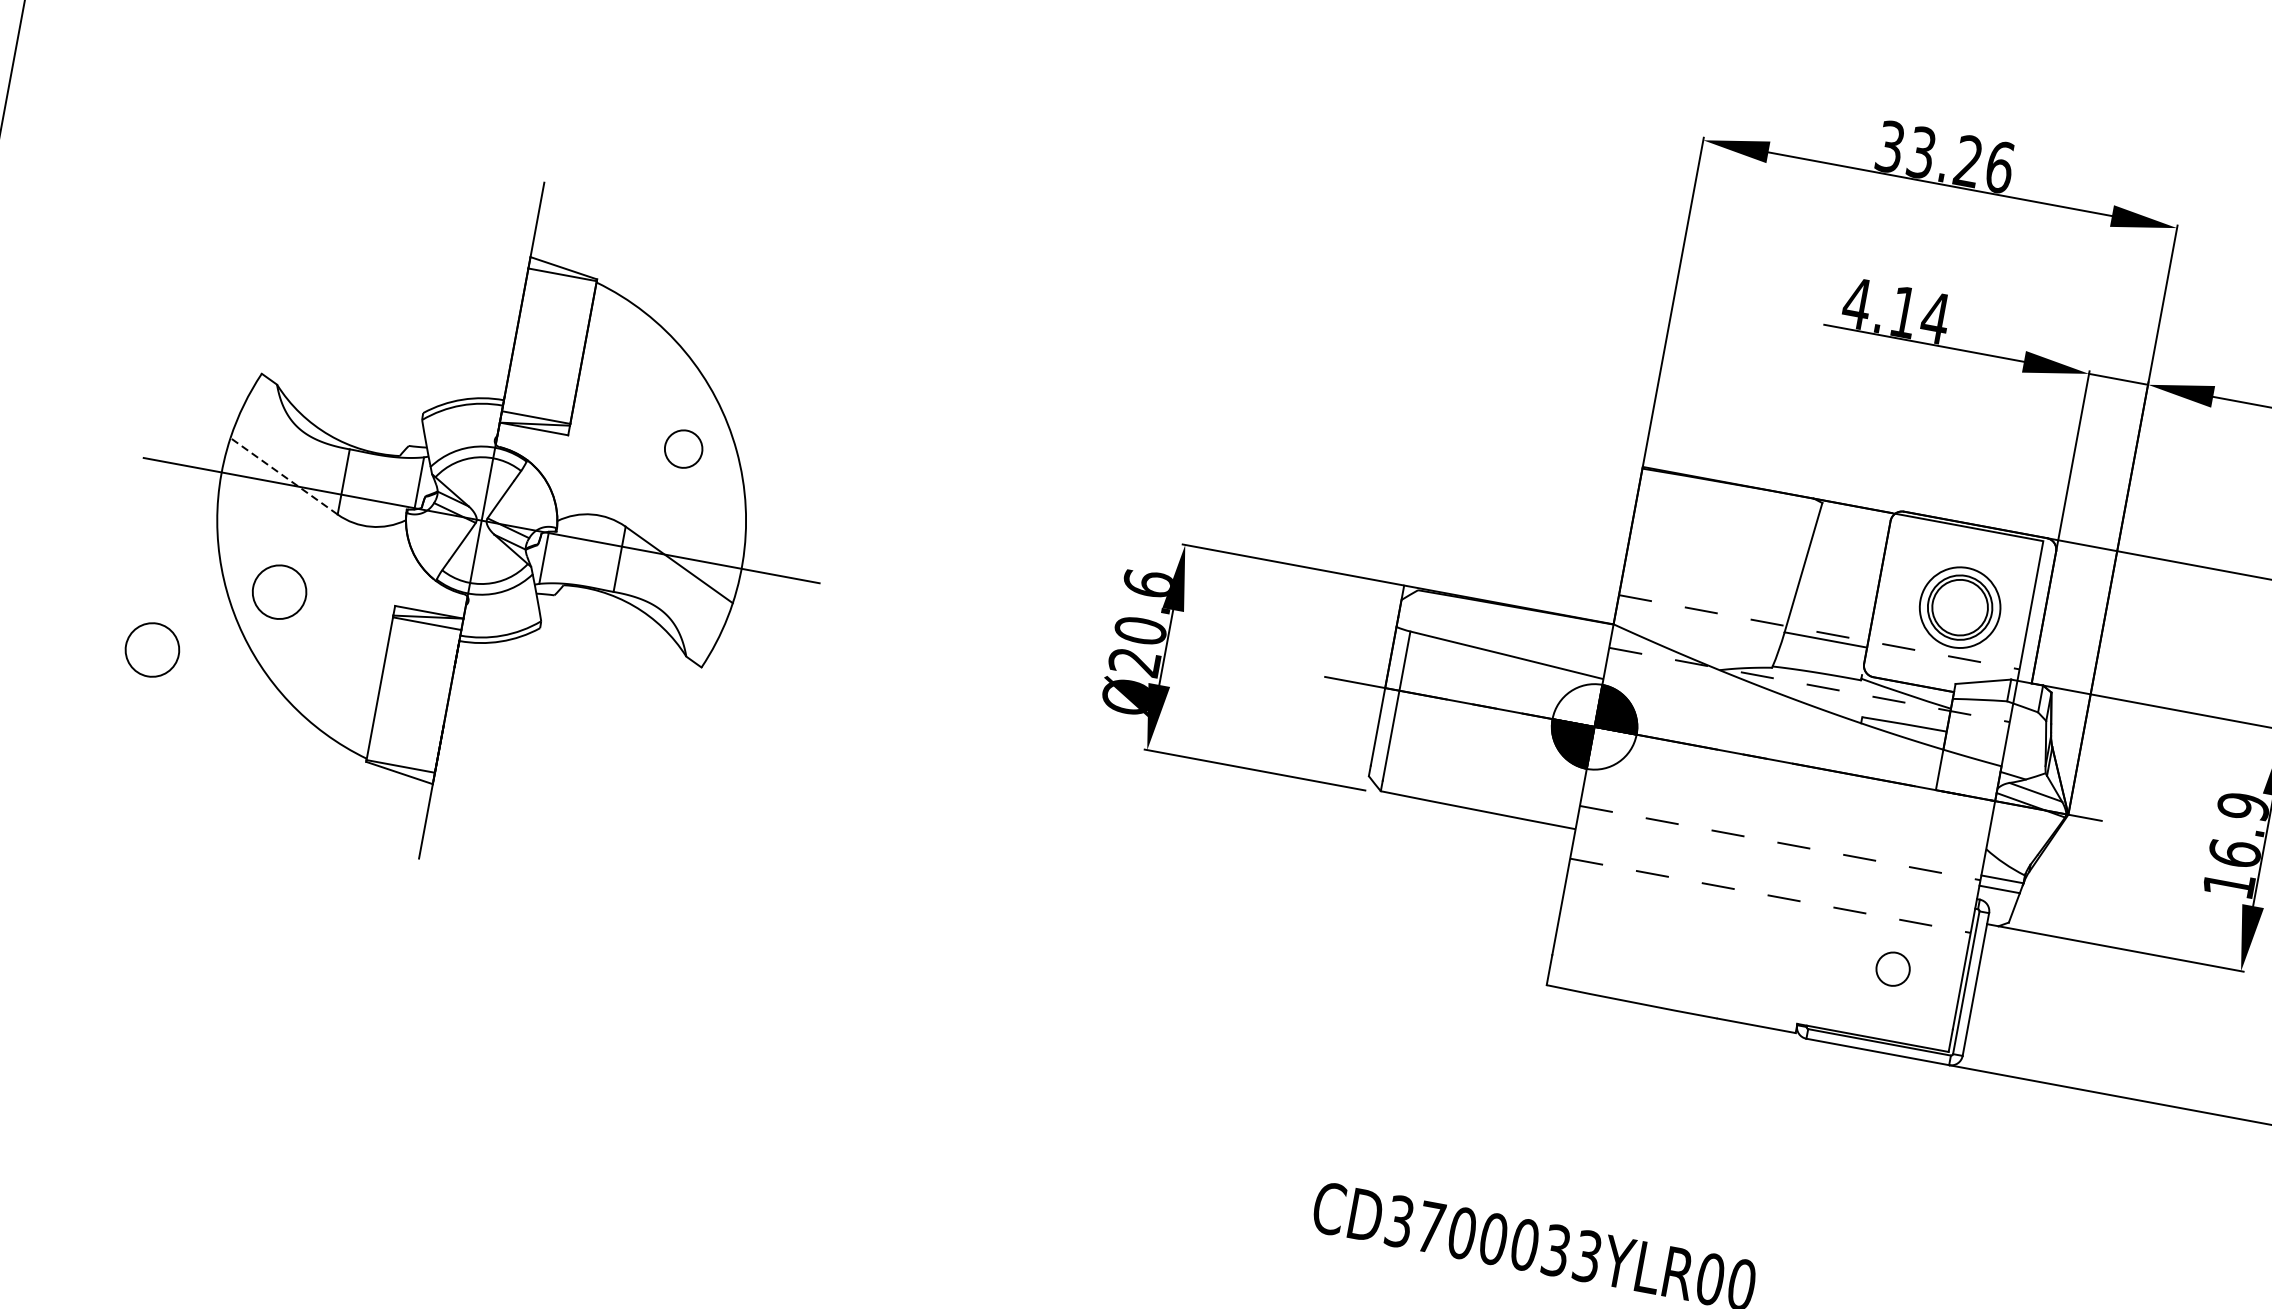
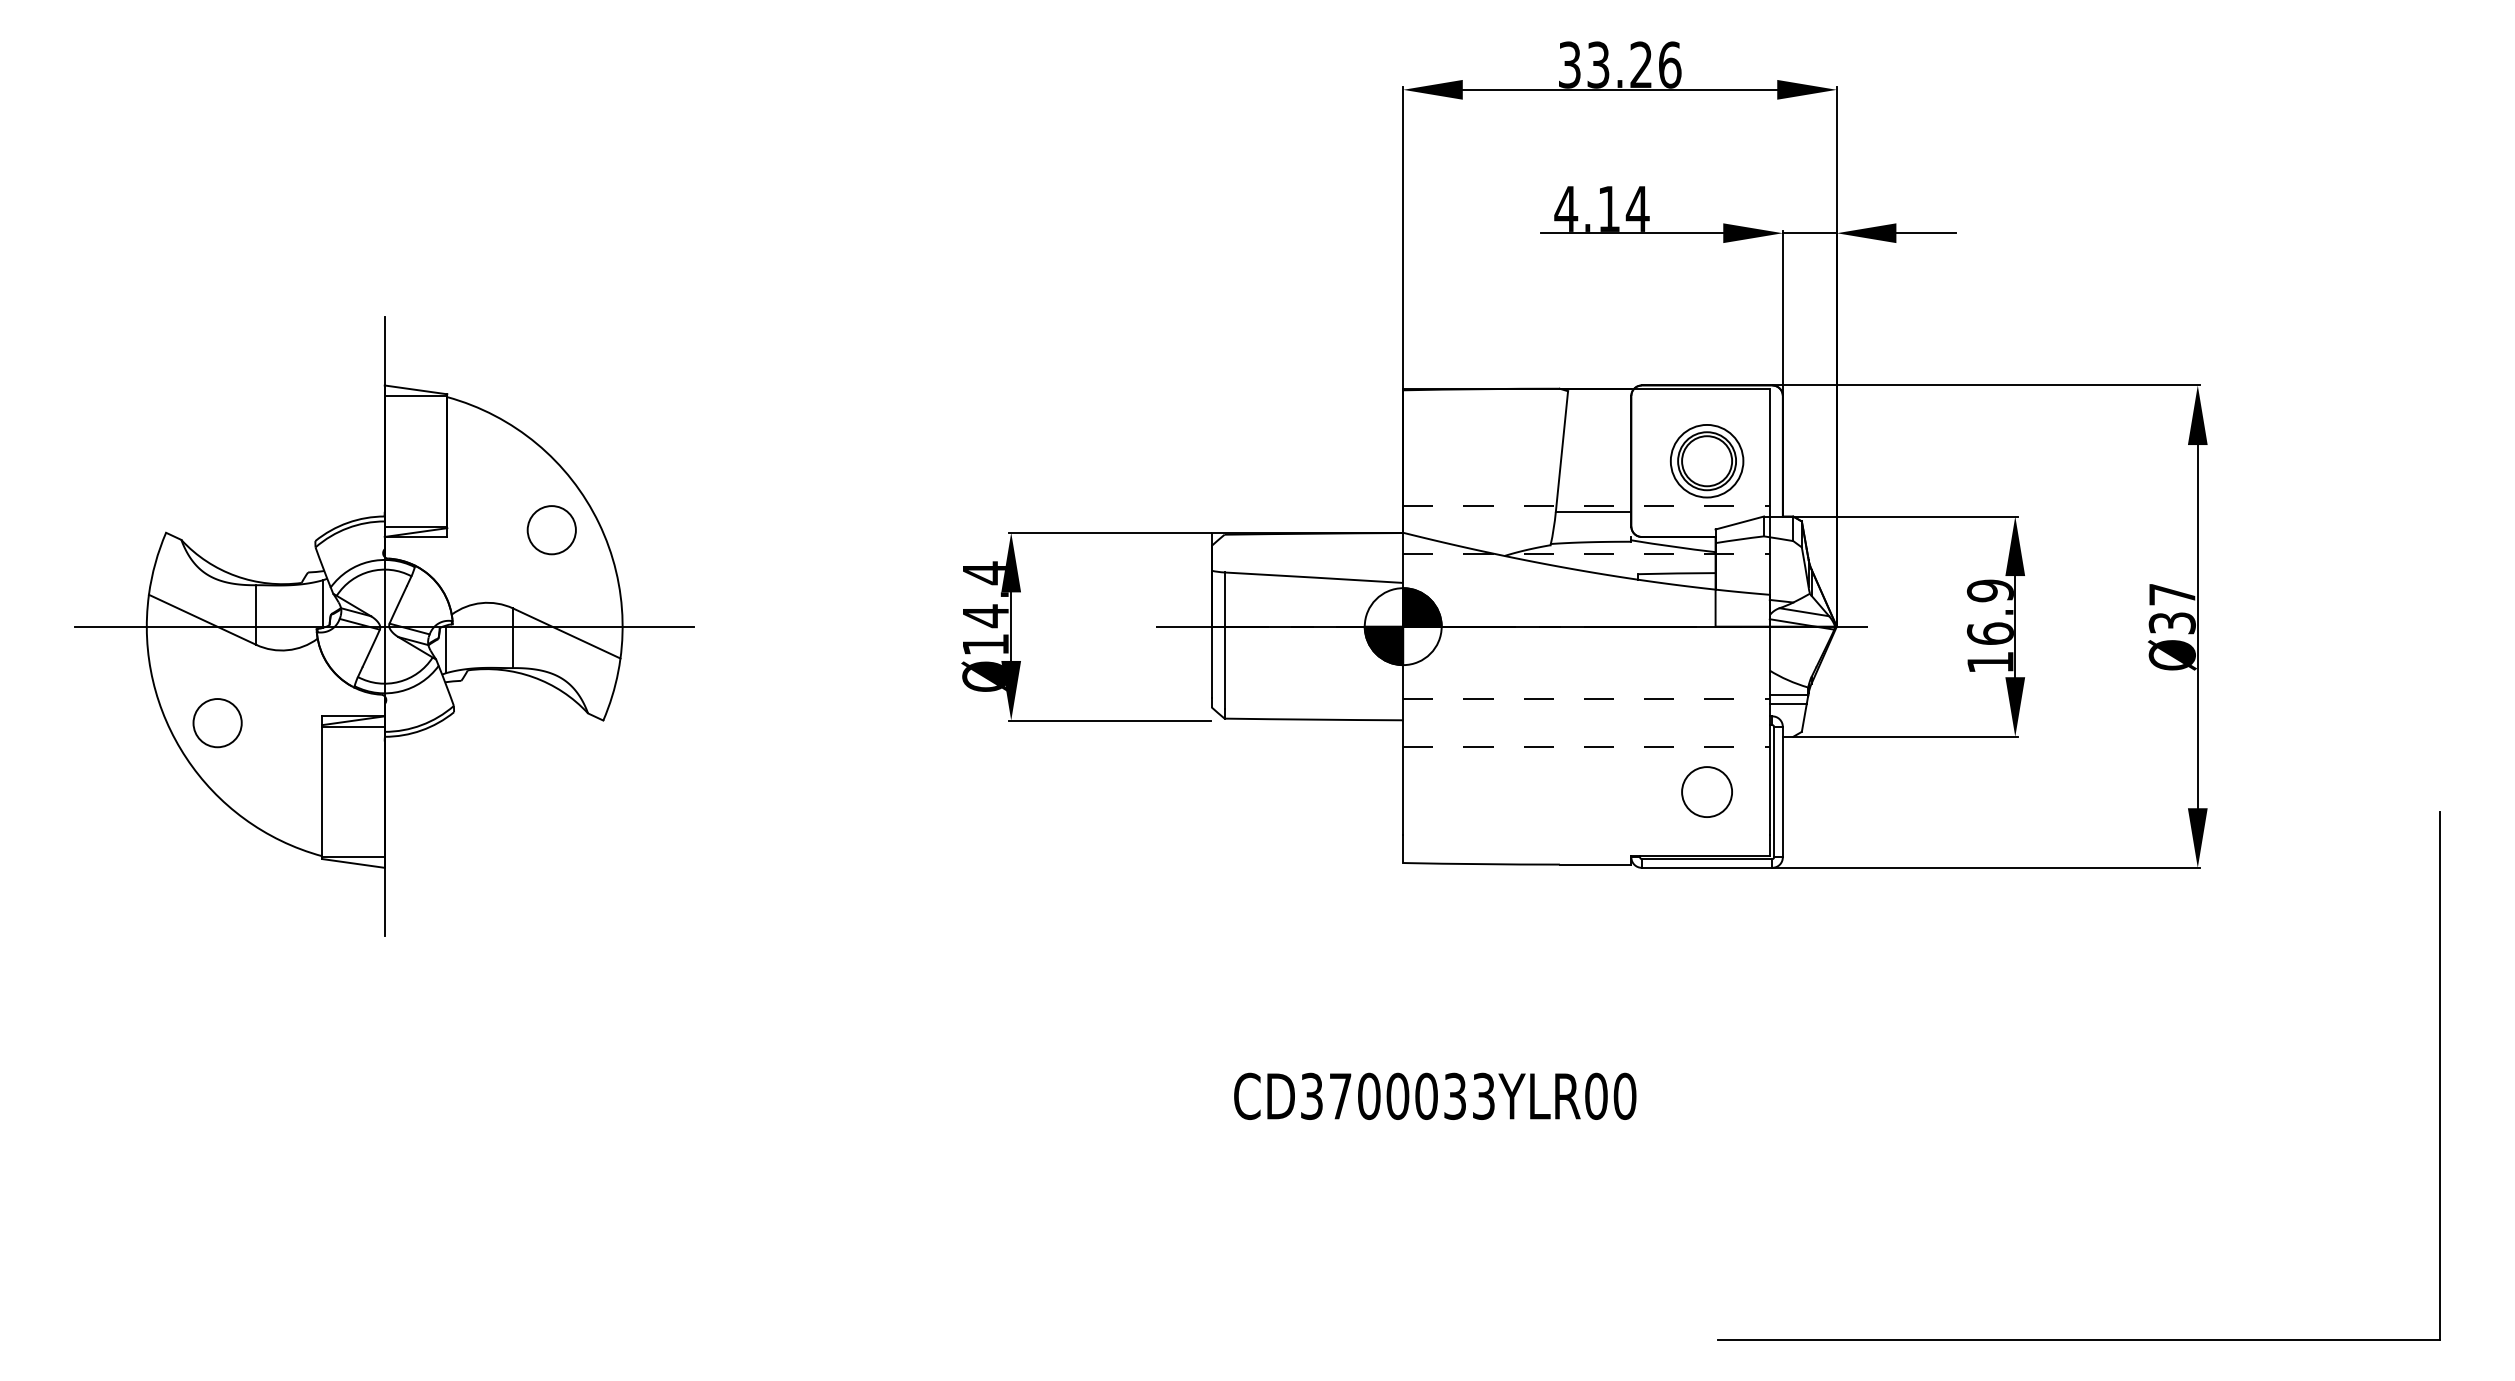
circle: (683, 449) -> (551, 530), size x1.43
line: (284, 475) -> (202, 619), dashed -> solid
text: (1141, 622) -> (985, 608), Ø20.6 -> Ø14.4
circle: (152, 650) -> (114, 795), removed
circle: (1893, 969) -> (1707, 792), size x1.67

